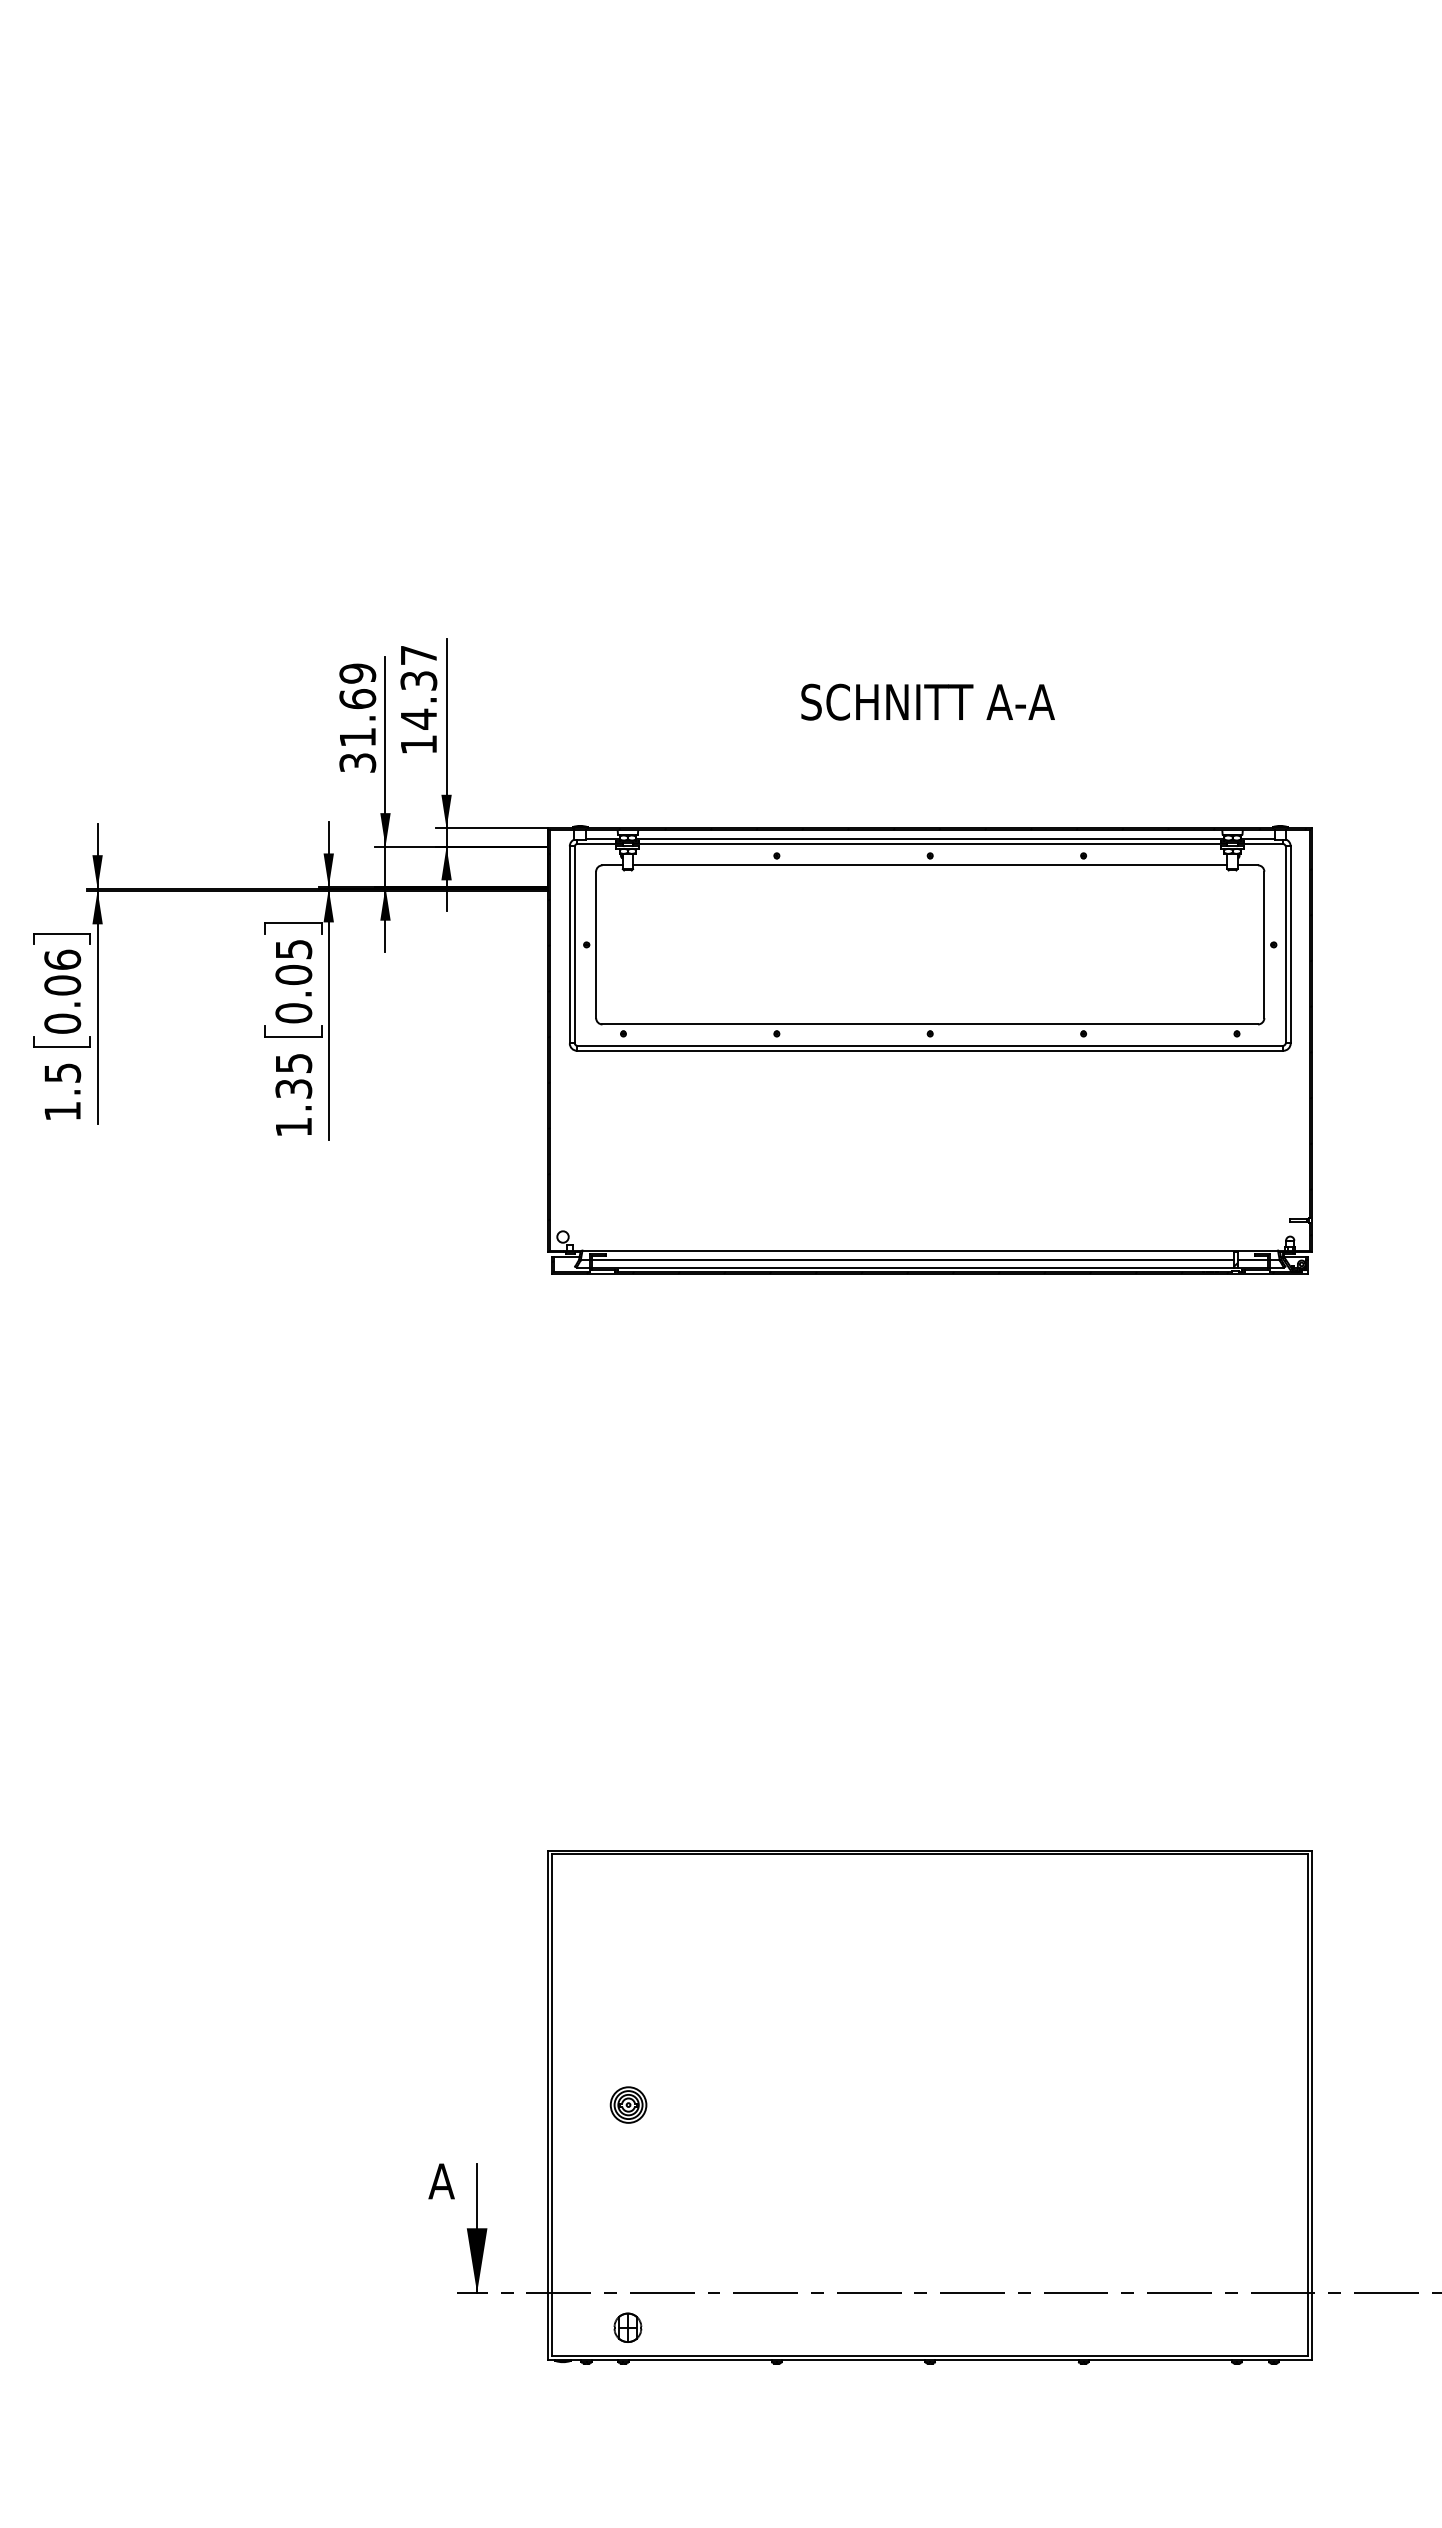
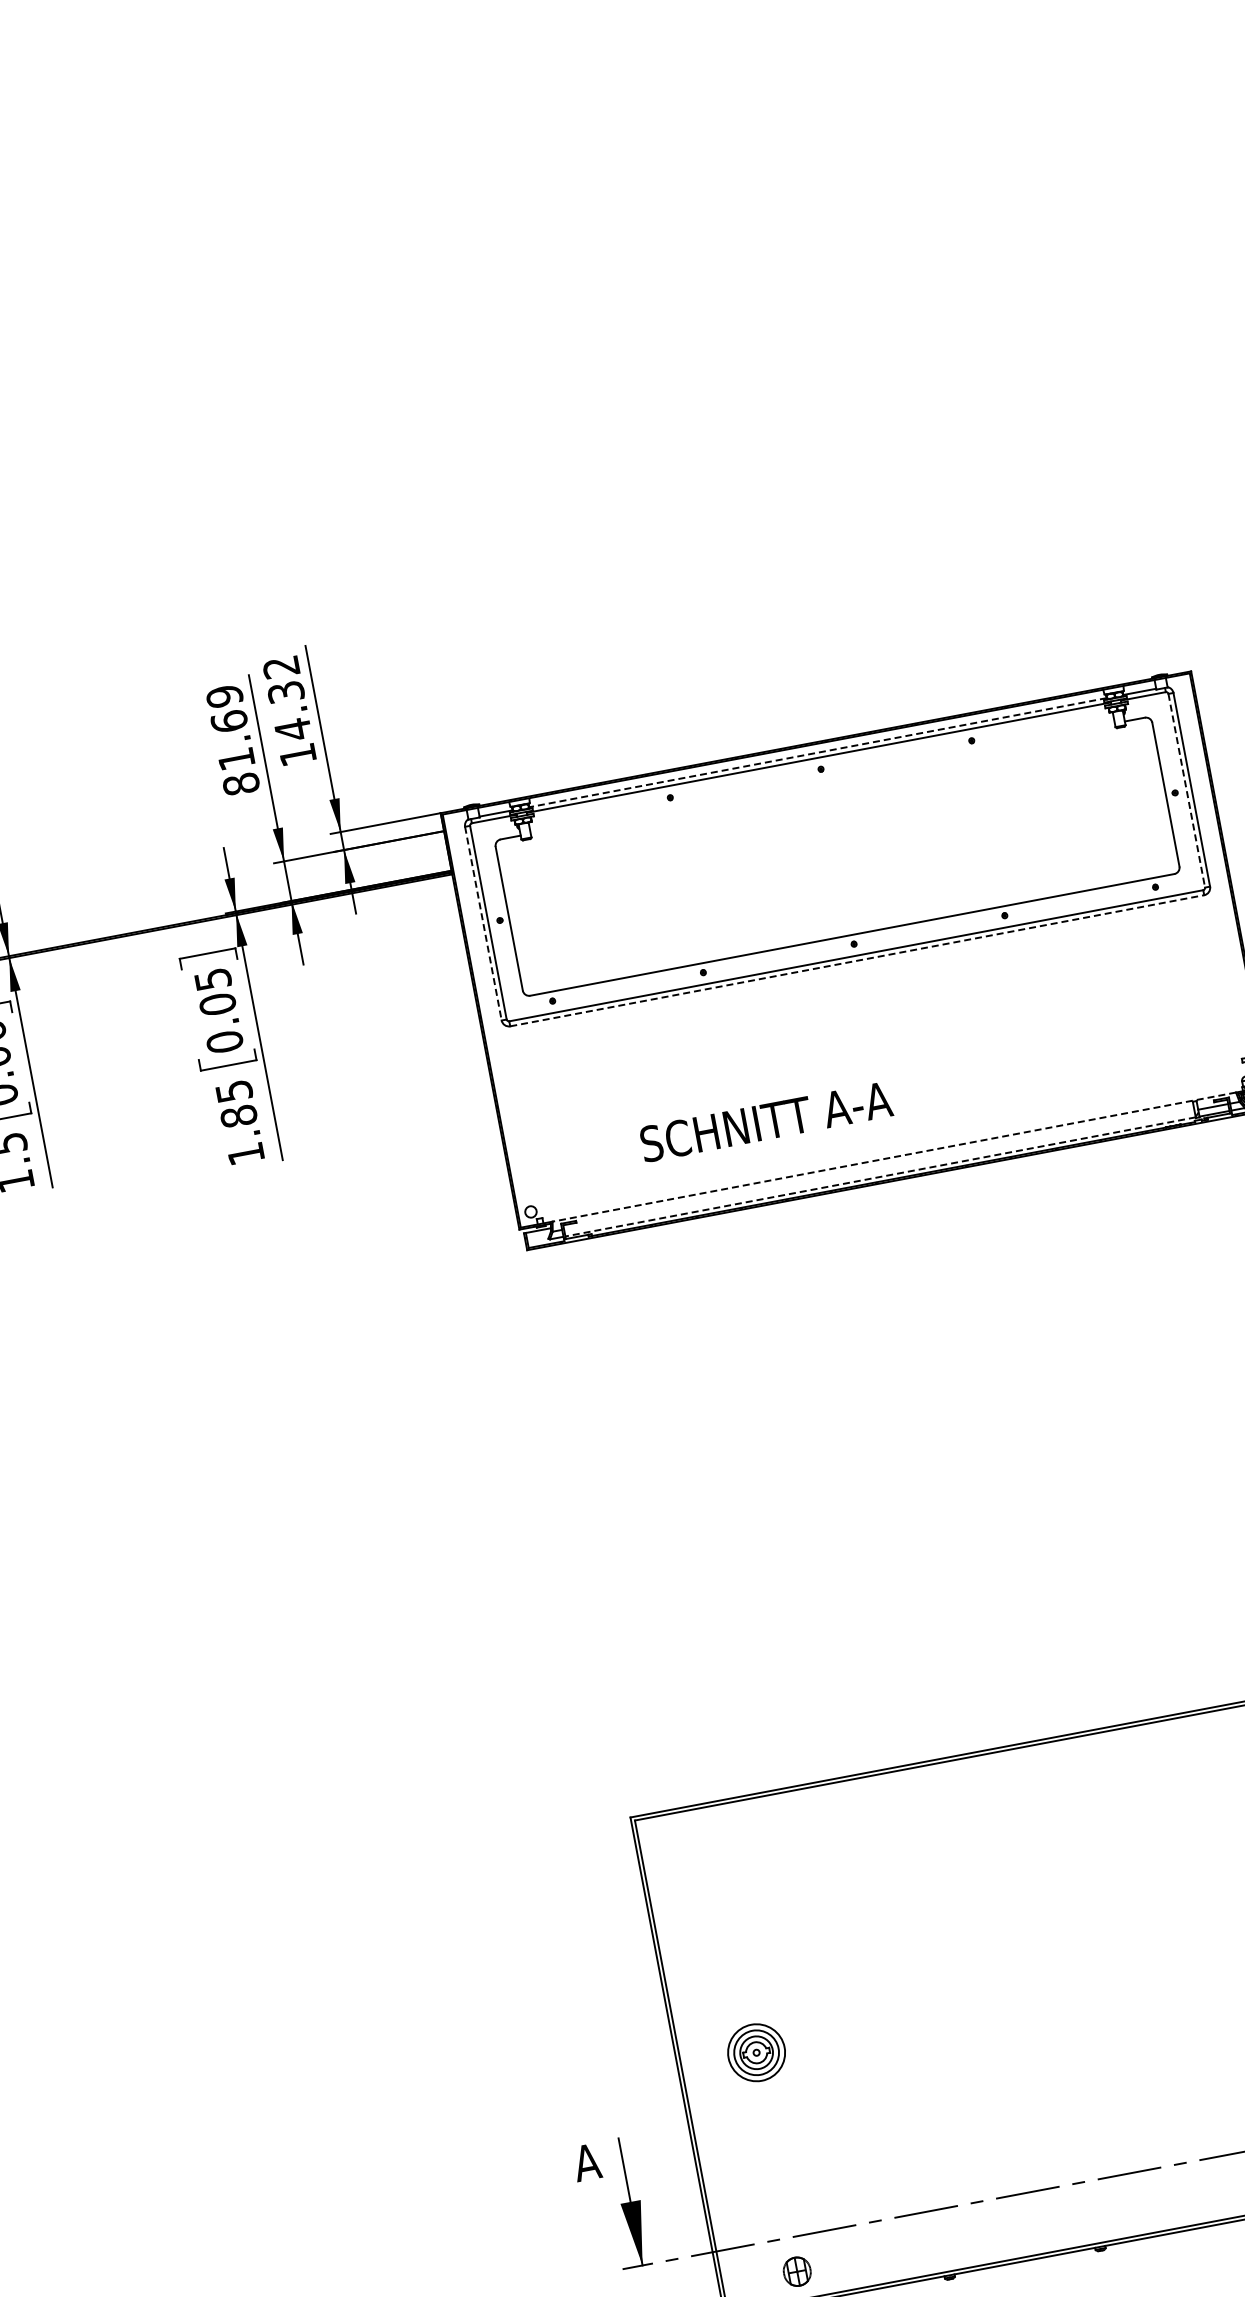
text: (418, 655) -> (280, 667), 14.37 -> 14.32
text: (927, 701) -> (765, 1121), moved
text: (357, 762) -> (240, 783), 31.69 -> 81.69
line: (929, 839) -> (817, 753), solid -> dashed
line: (930, 865) -> (823, 778), removed
line: (569, 944) -> (483, 923), solid -> dashed
line: (1285, 944) -> (1186, 790), solid -> dashed
line: (930, 1050) -> (857, 960), solid -> dashed
text: (293, 1088) -> (238, 1116), 1.35 -> 1.85
line: (930, 1250) -> (894, 1156), solid -> dashed
line: (912, 1260) -> (878, 1170), removed
line: (913, 1267) -> (881, 1176), solid -> dashed
part: (628, 2104) -> (756, 2052), size x1.6

